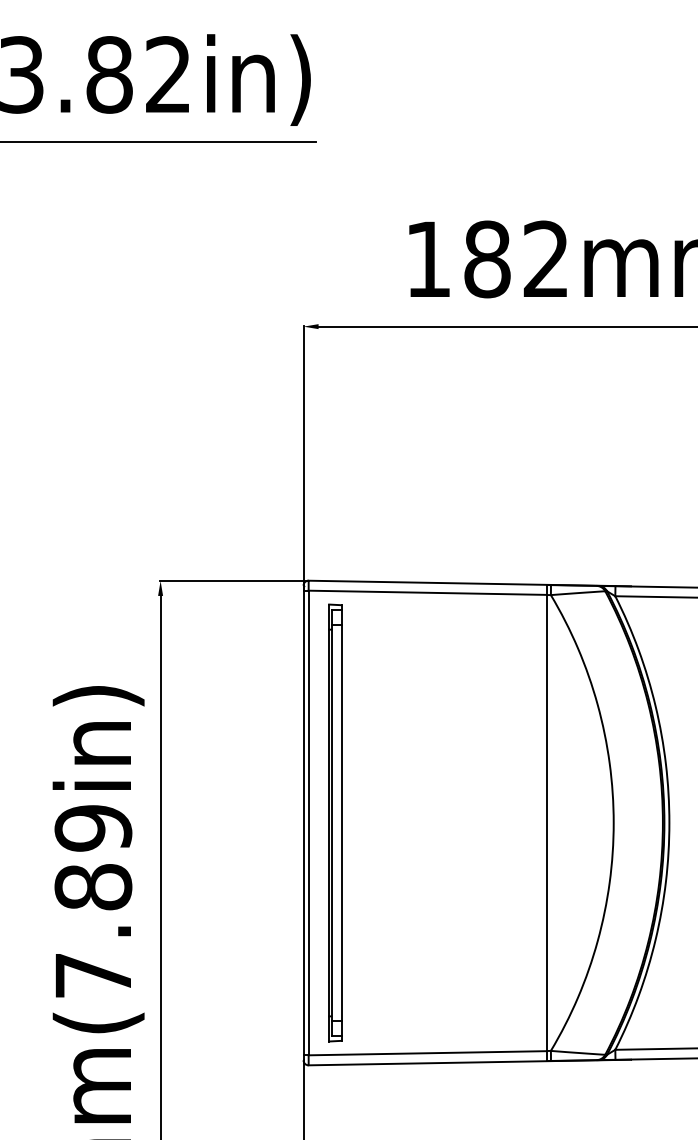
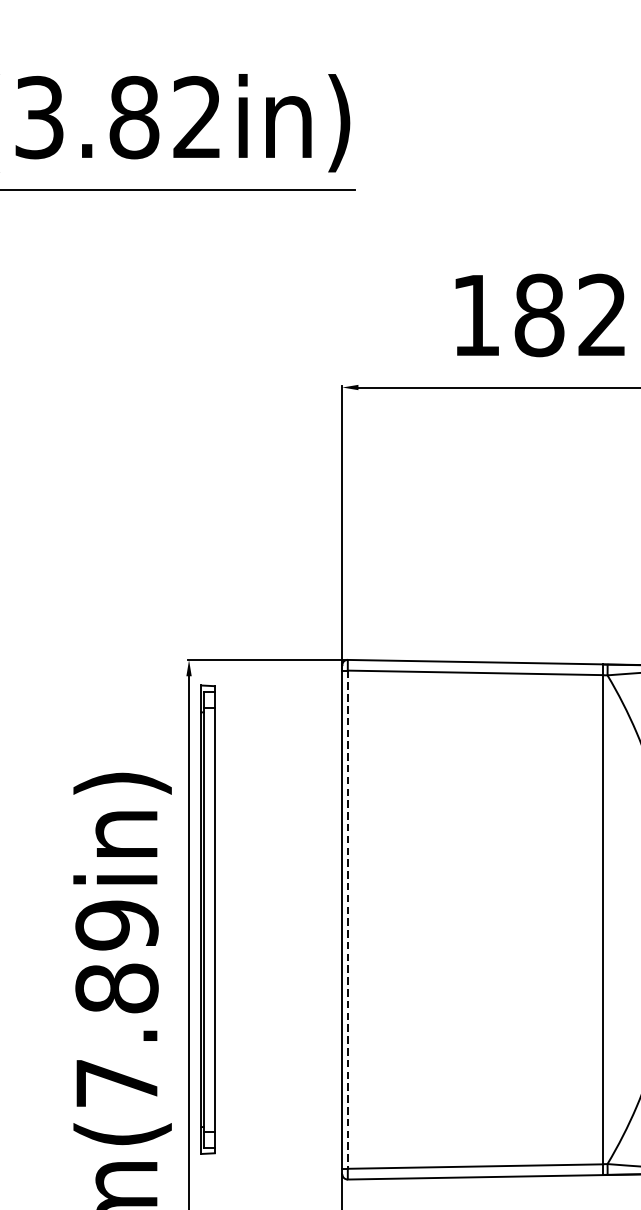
part: (335, 822) -> (208, 919), moved
line: (308, 823) -> (347, 920), solid -> dashed

